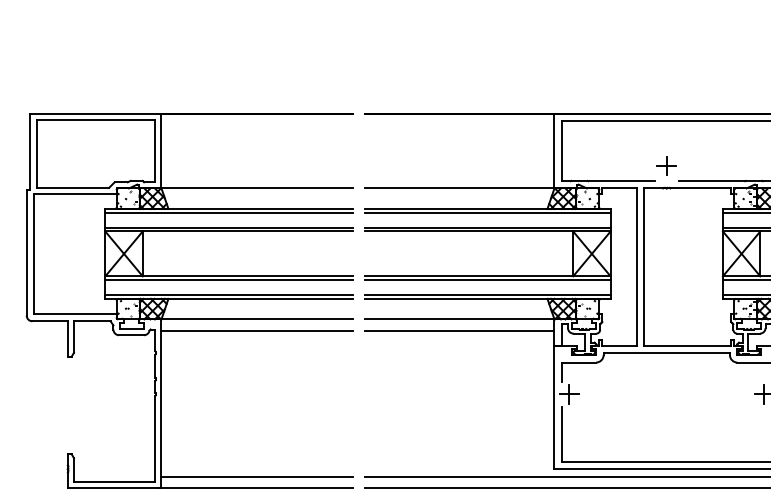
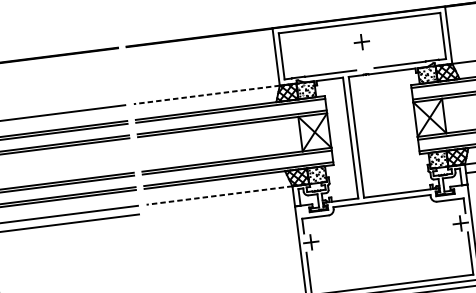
part: (666, 165) -> (361, 41), moved
line: (459, 188) -> (206, 94), solid -> dashed
line: (459, 319) -> (219, 195), solid -> dashed
line: (459, 330) -> (220, 204), removed

